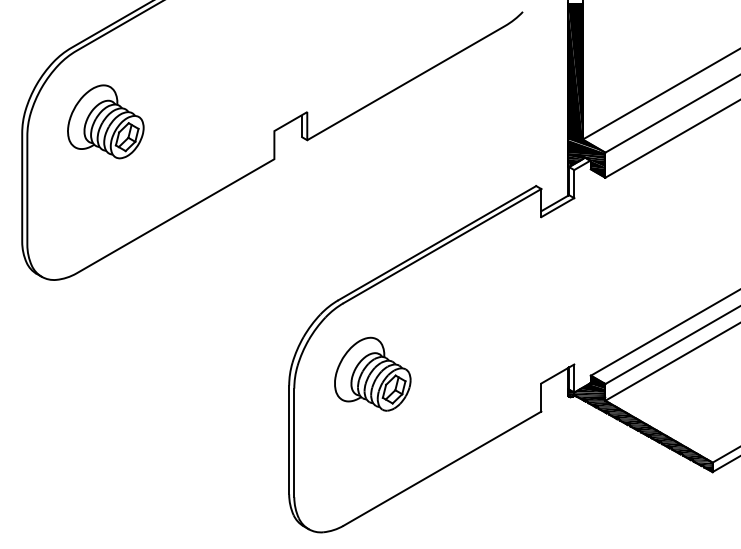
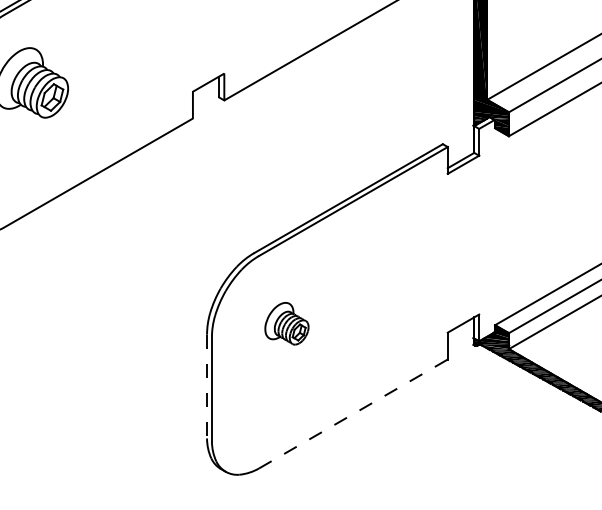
part: (372, 373) -> (286, 323), size x0.6
line: (289, 440) -> (207, 387), solid -> dashed
line: (442, 468) -> (353, 413), solid -> dashed

